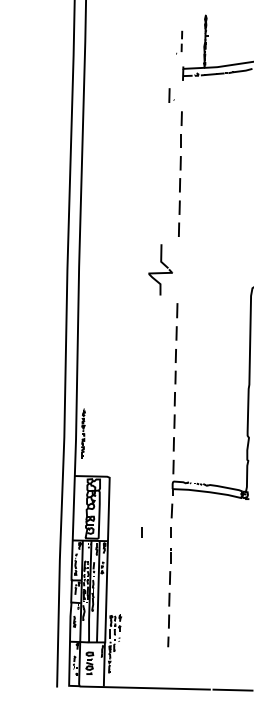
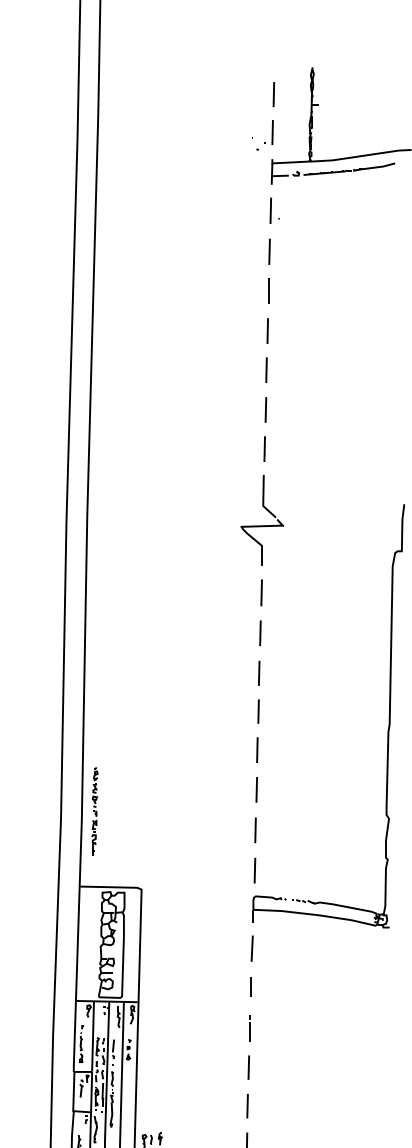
part: (178, 42) -> (263, 116), size x1.67
part: (171, 95) -> (274, 210), moved
part: (160, 269) -> (262, 519), moved
part: (141, 532) -> (198, 986), removed

